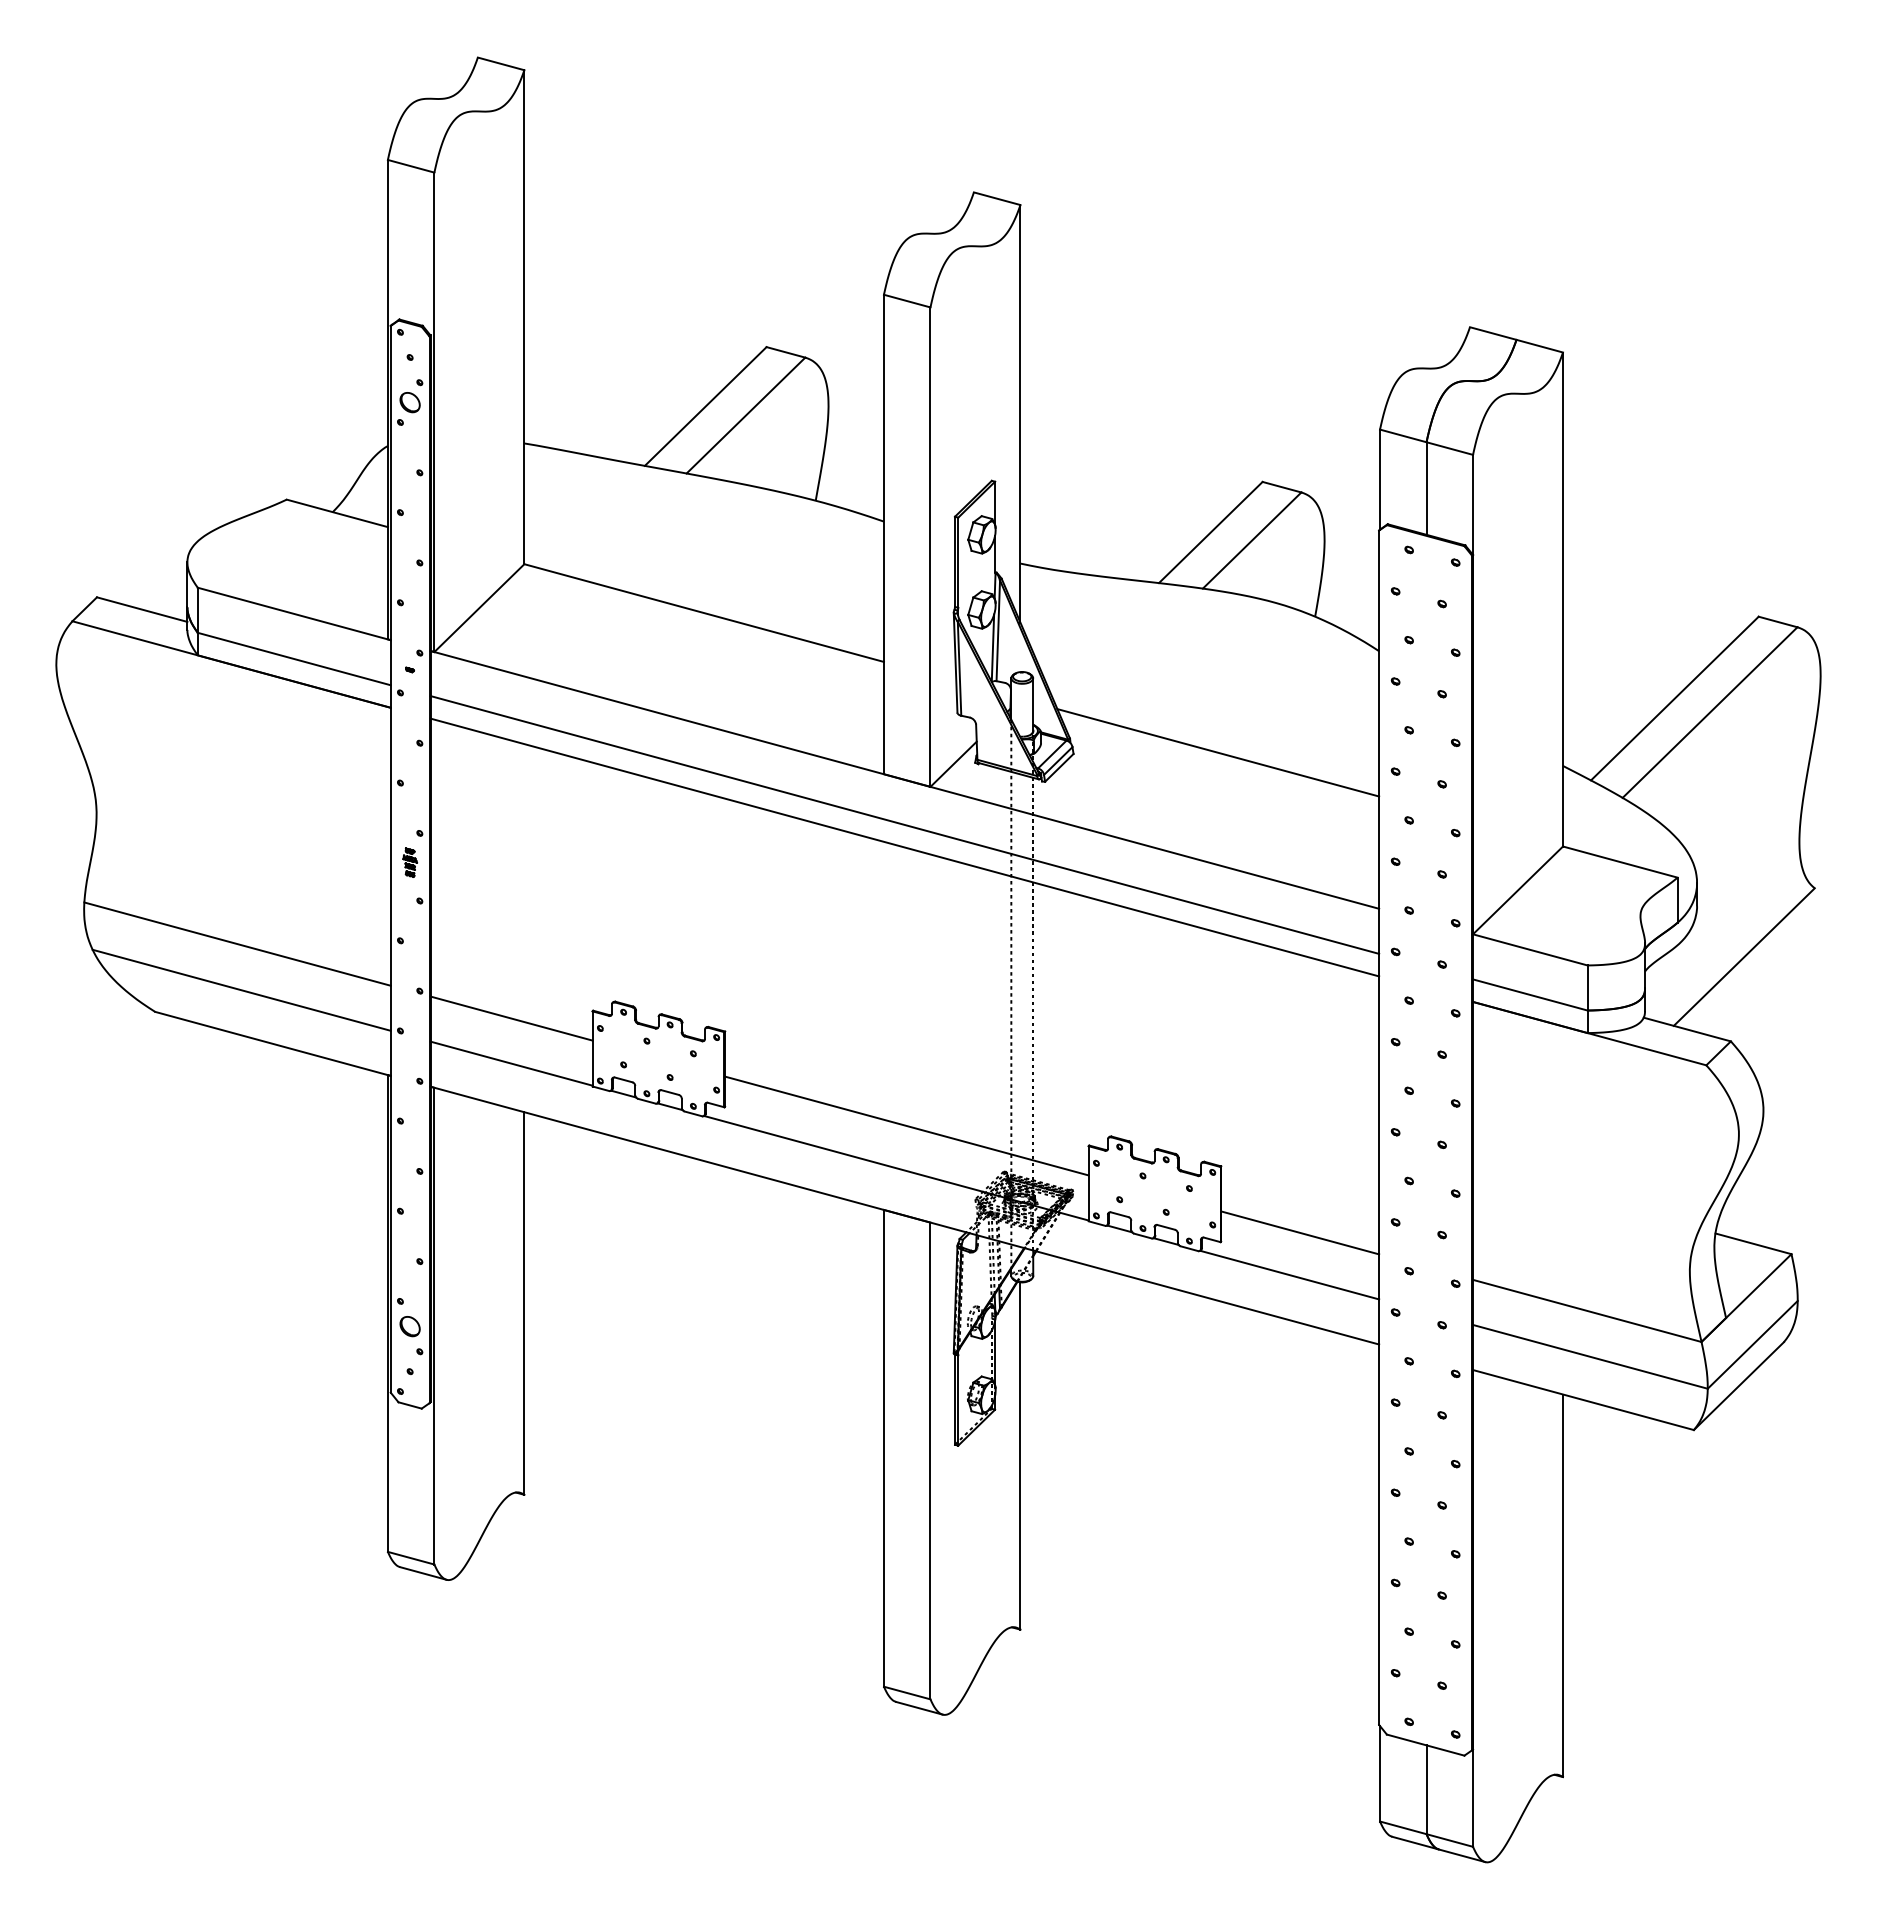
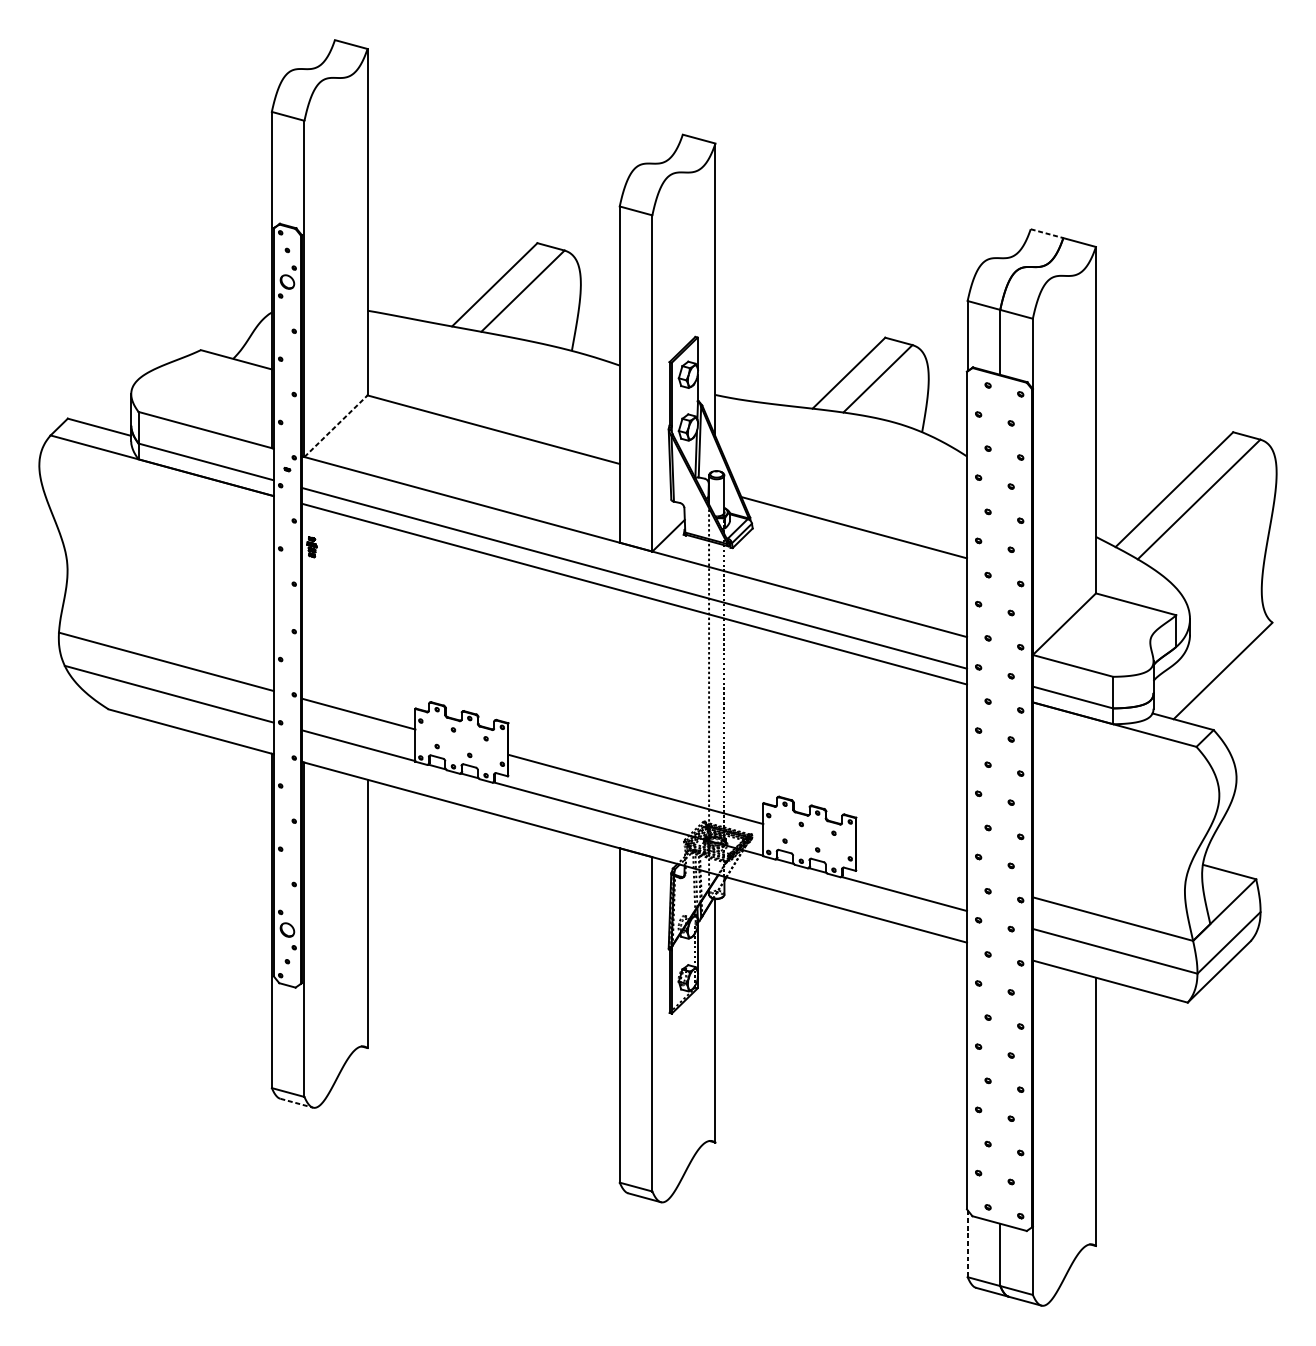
line: (1493, 333) -> (1047, 233), solid -> dashed
line: (479, 608) -> (336, 426), solid -> dashed
part: (409, 862) -> (311, 547), moved
line: (1300, 1232) -> (911, 864), removed
line: (423, 1573) -> (296, 1103), solid -> dashed
line: (1380, 1773) -> (967, 1243), solid -> dashed

